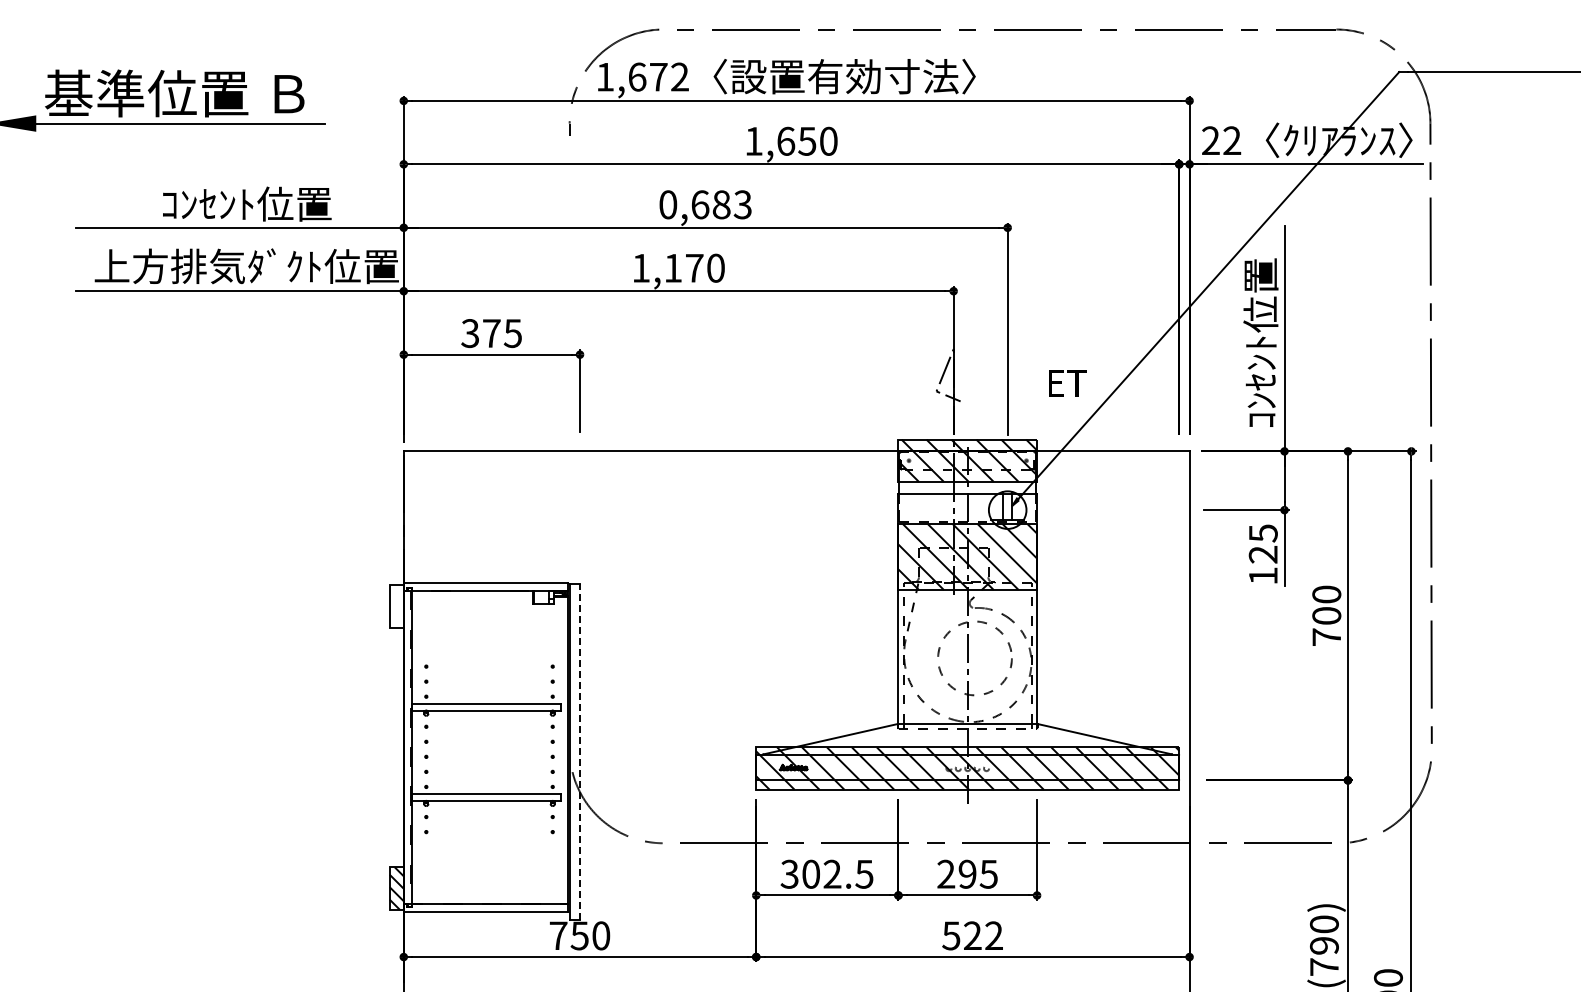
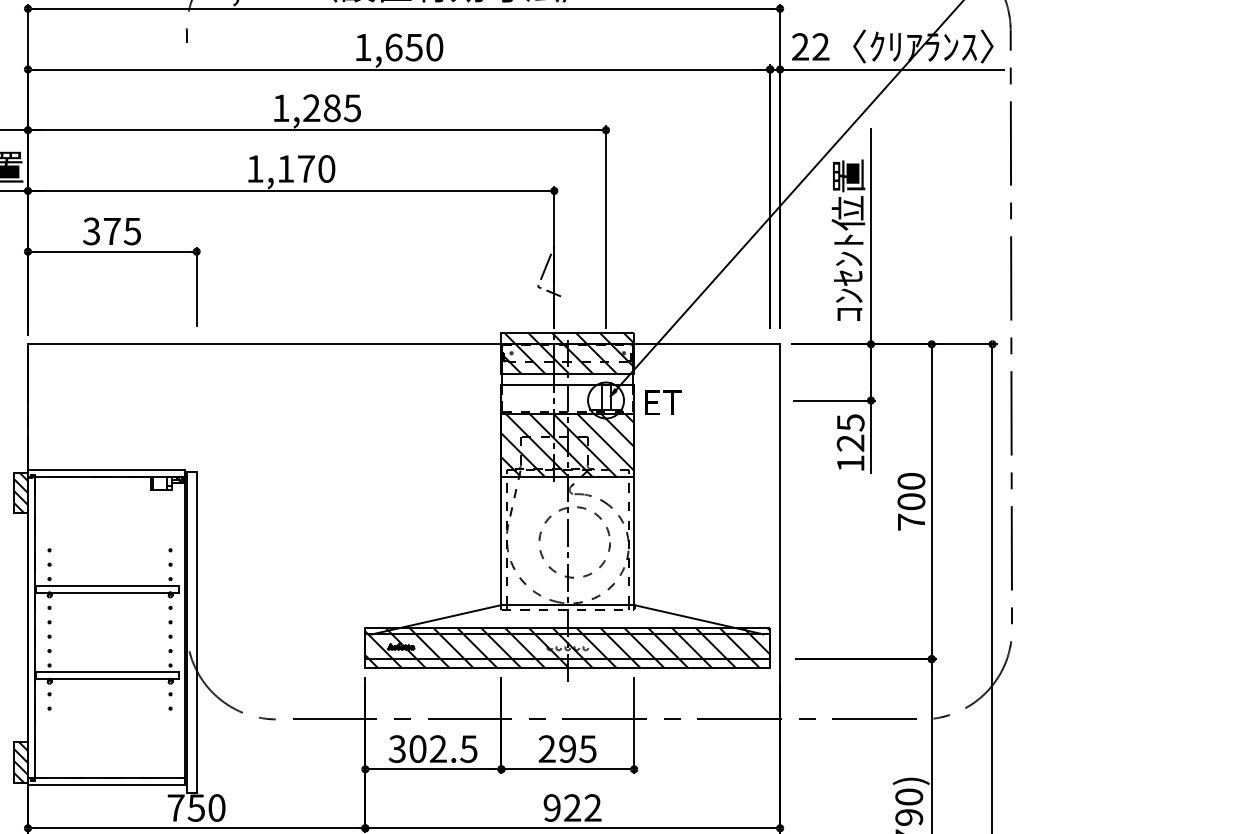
text: (705, 204) -> (316, 107), 0,683 -> 1,285
text: (1067, 383) -> (663, 402), moved
hatch: (396, 606) -> (21, 492), added
line: (580, 752) -> (197, 632), dashed -> solid
text: (951, 935) -> (552, 807), 522 -> 922

